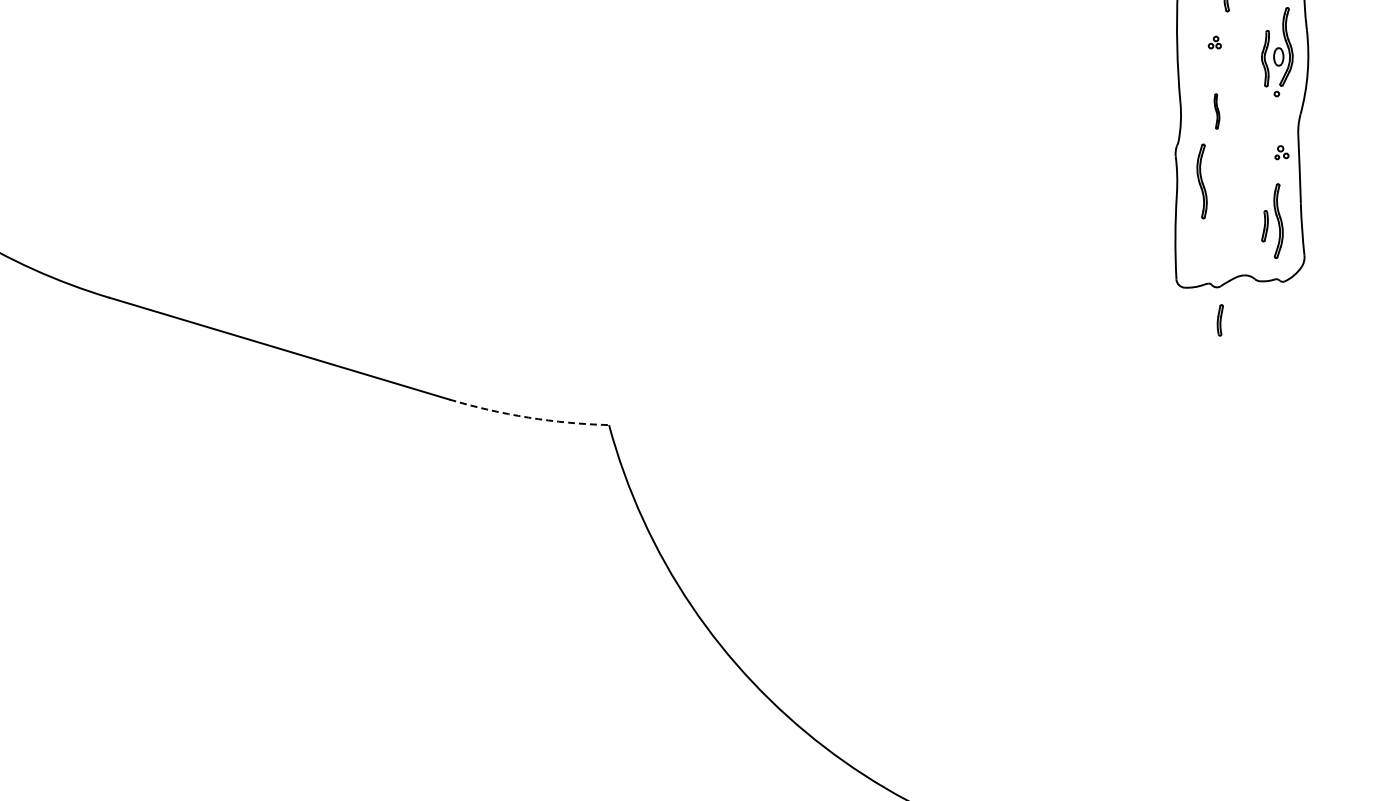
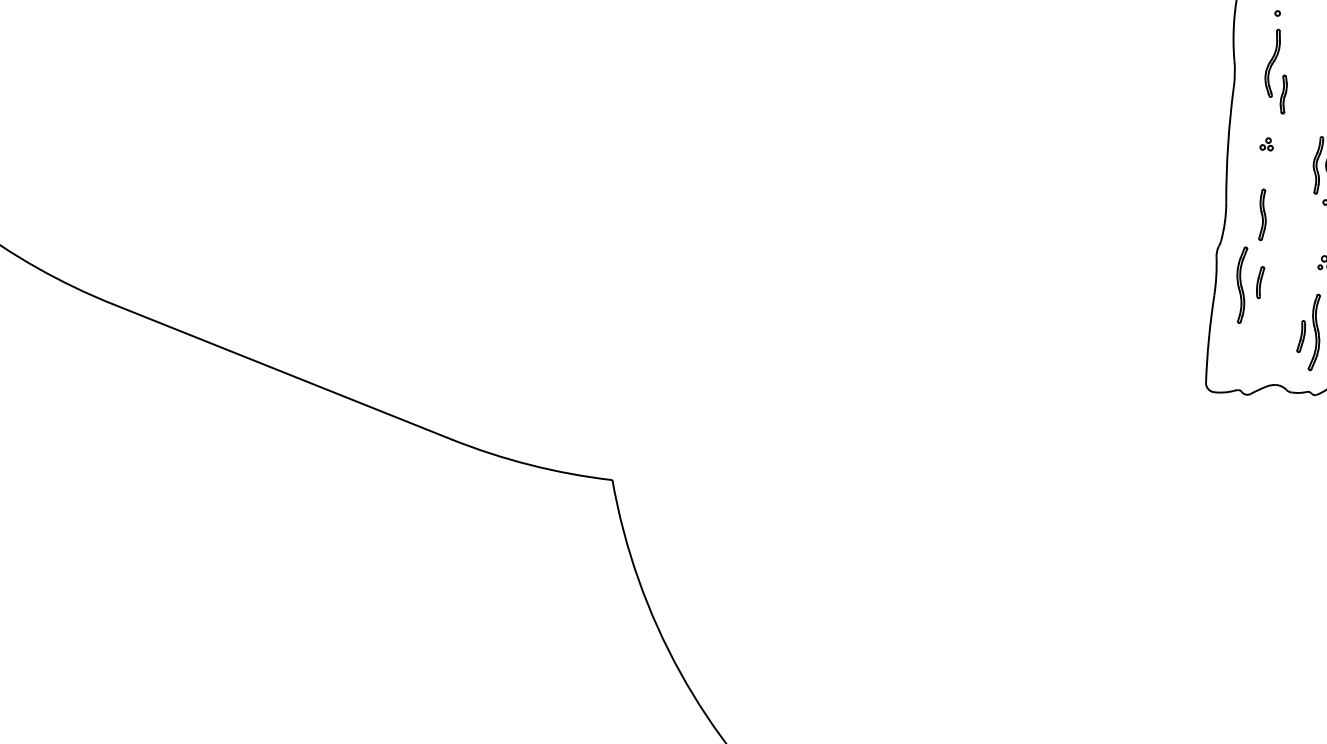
part: (1216, 111) -> (1262, 214), size x1.43
part: (1219, 320) -> (1259, 282), moved
arc: (528, 417) -> (530, 464), dashed -> solid

